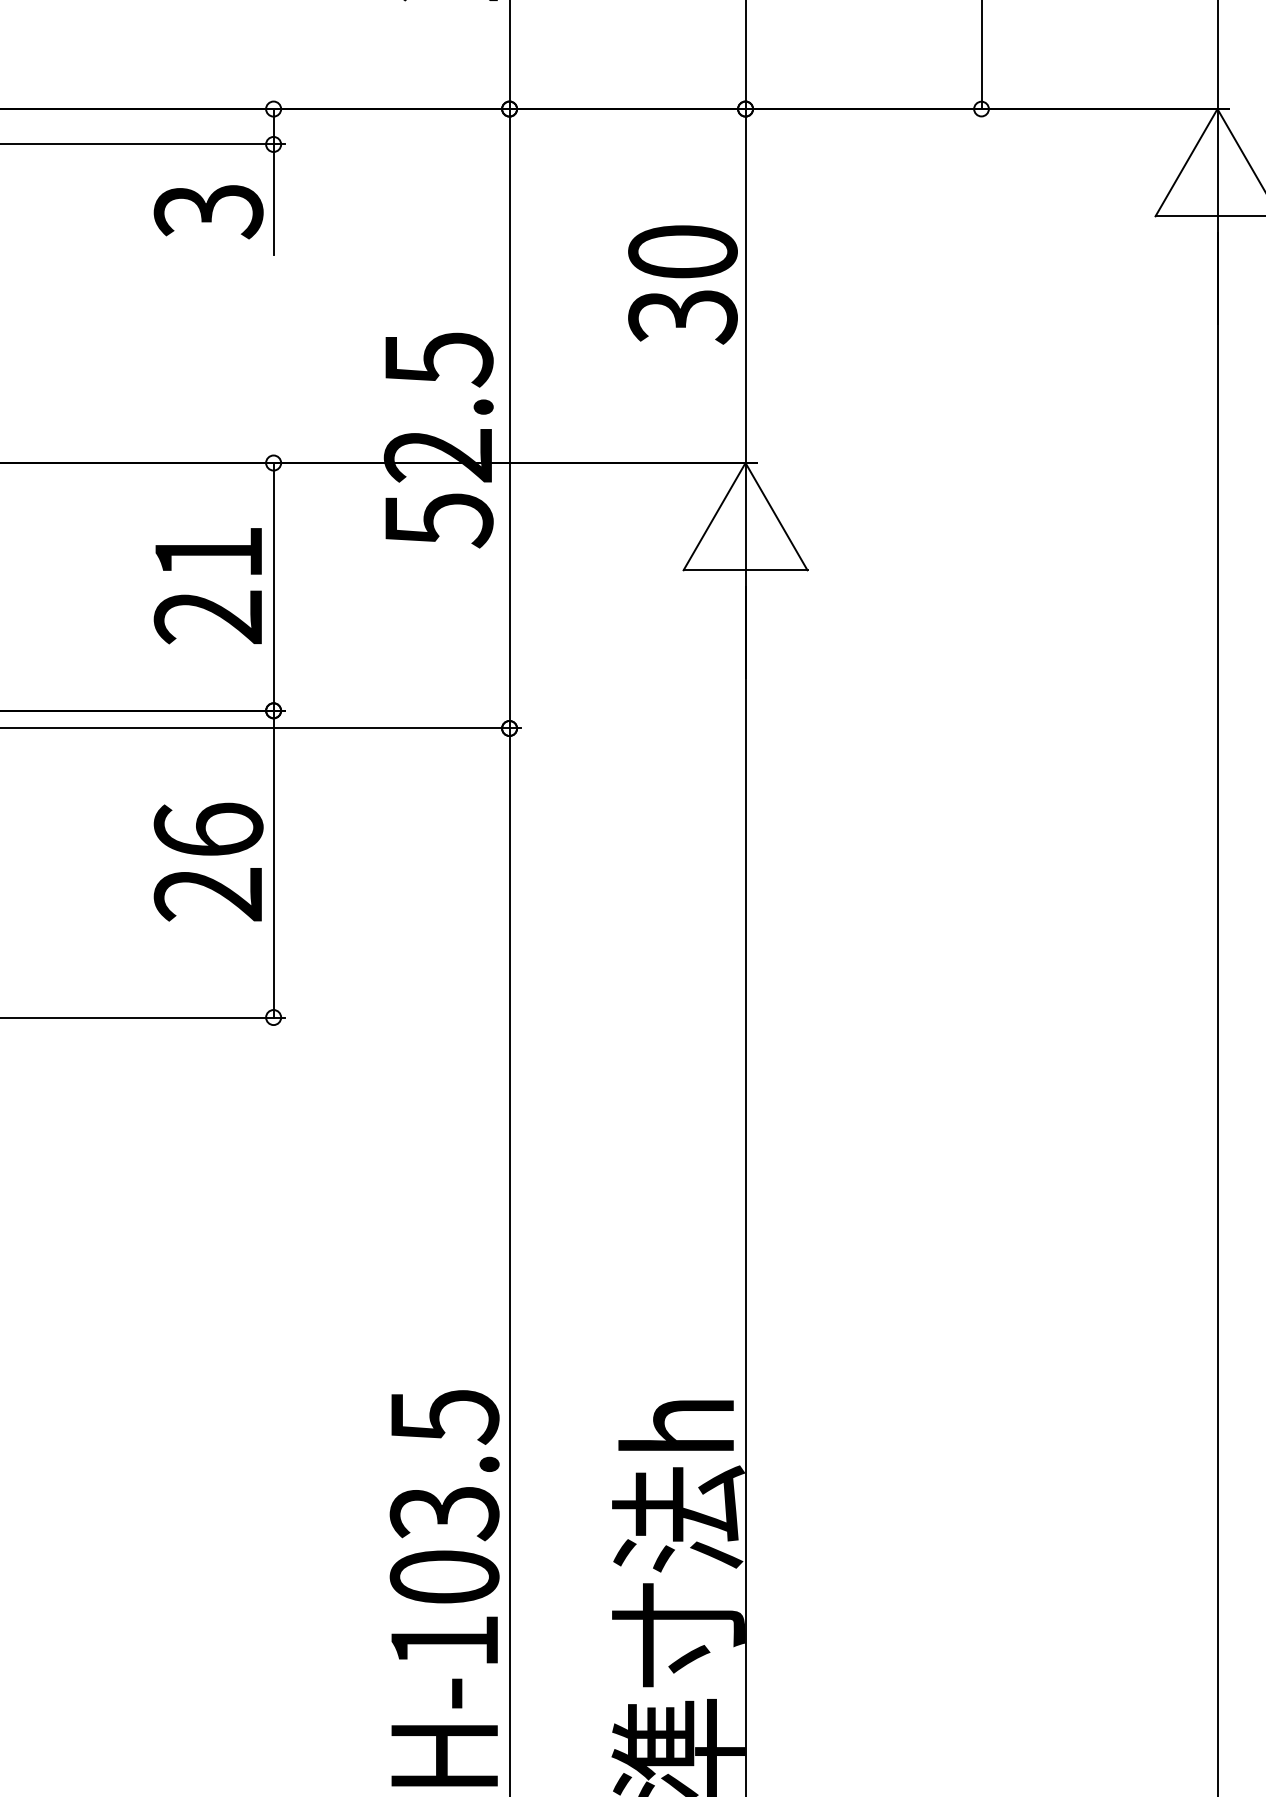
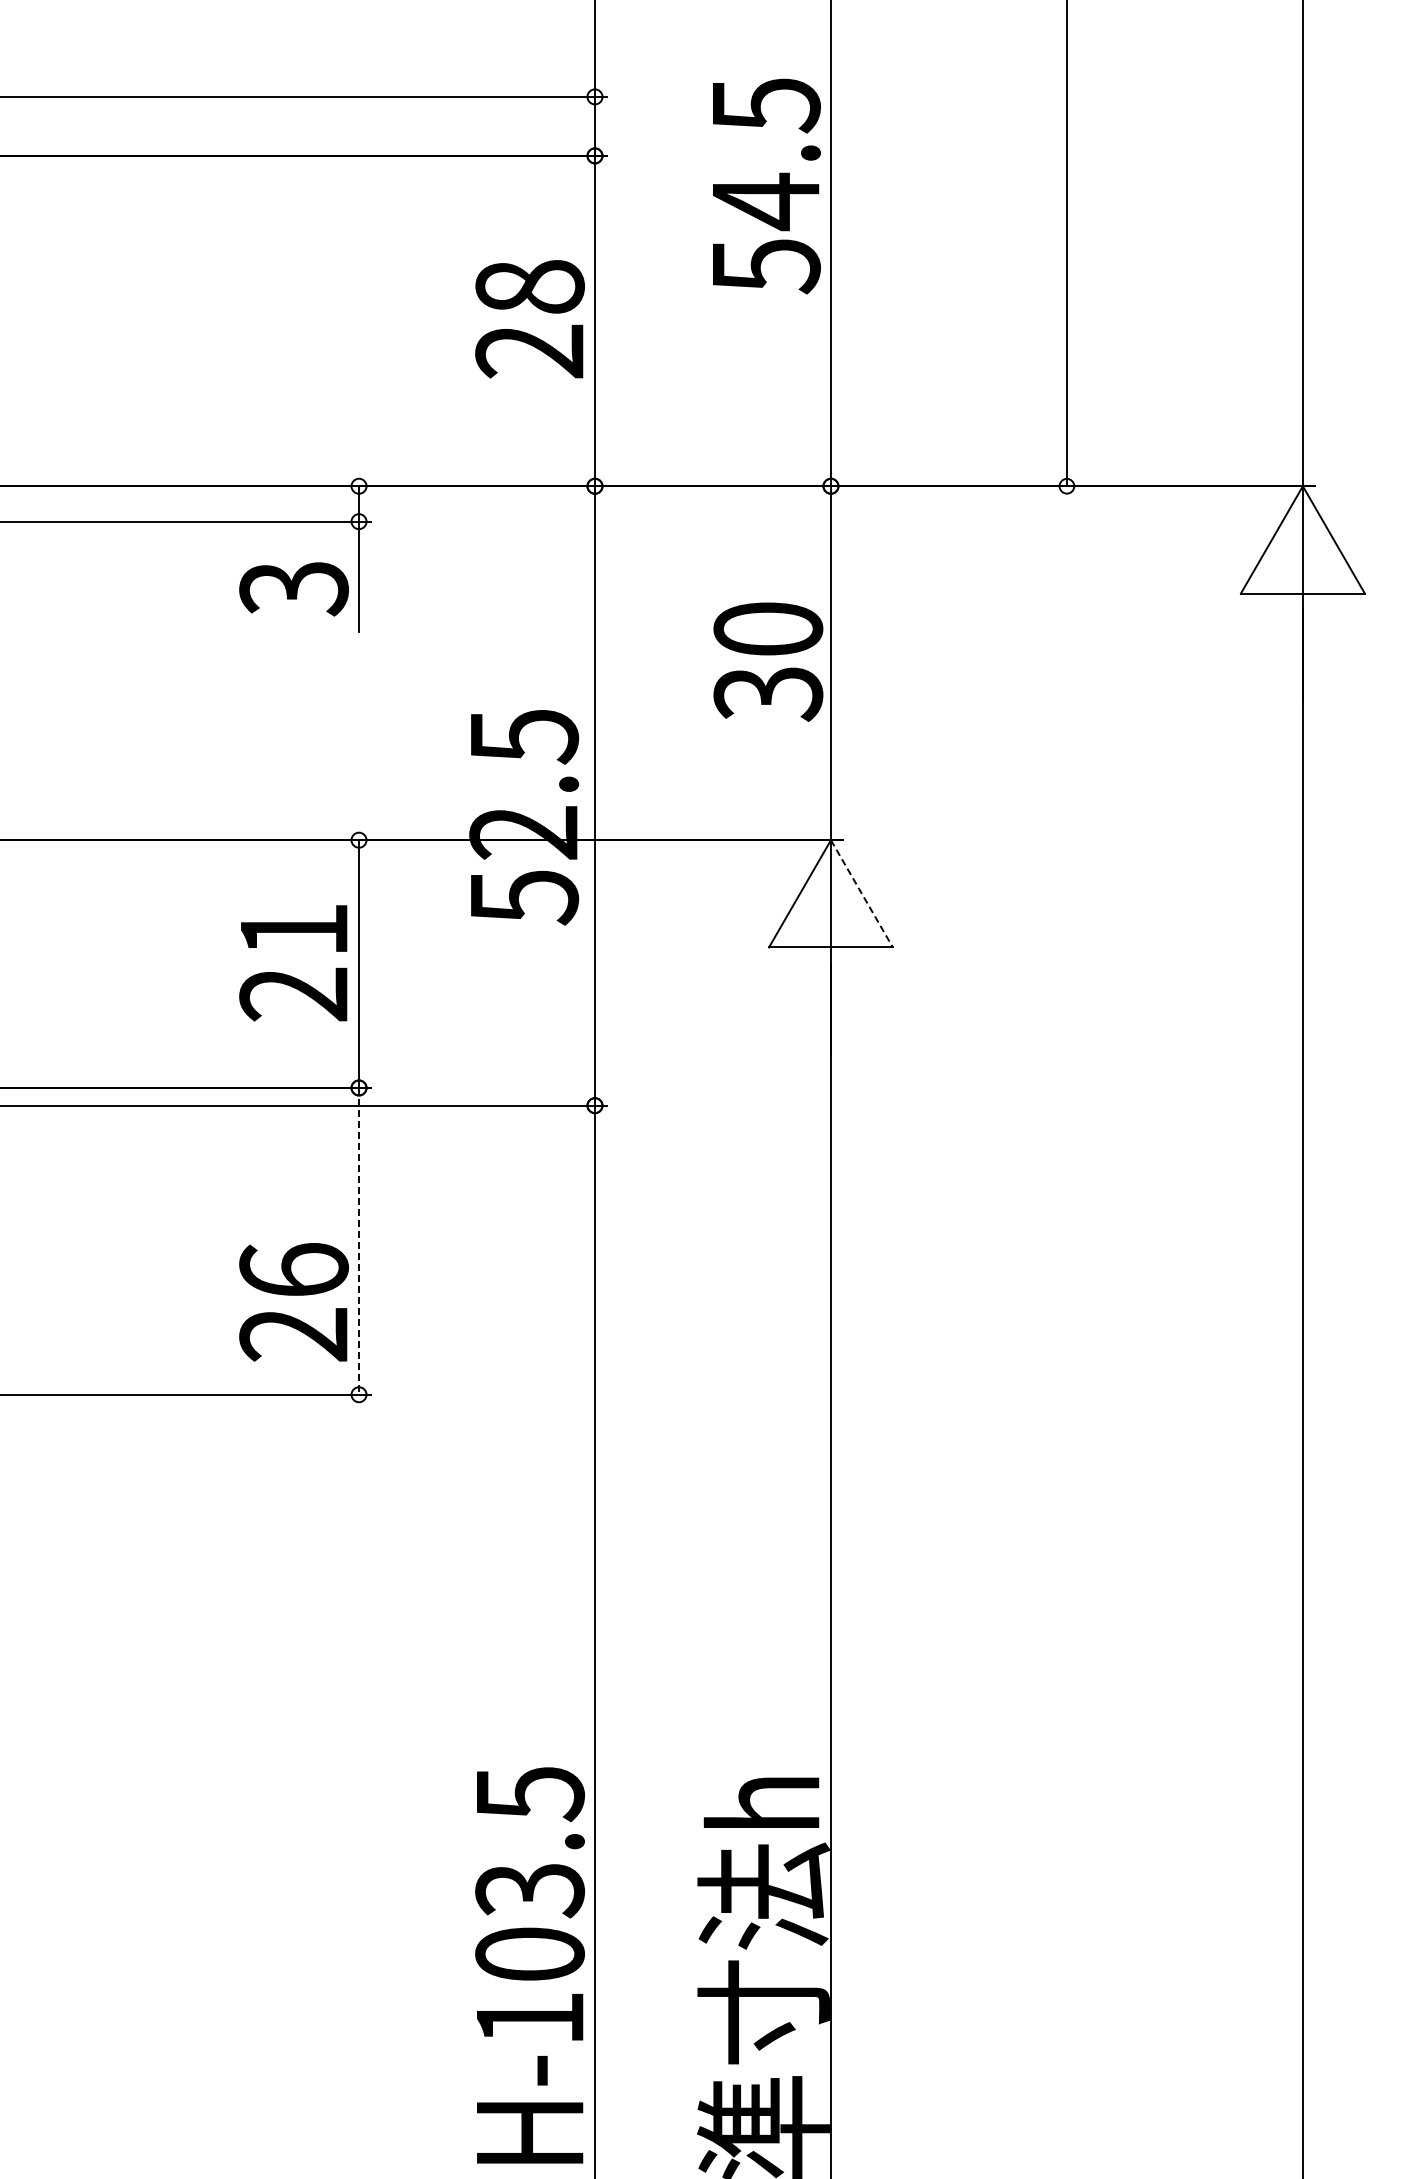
line: (776, 516) -> (861, 893), solid -> dashed
text: (208, 862) -> (293, 1302), moved
line: (274, 864) -> (359, 1241), solid -> dashed

